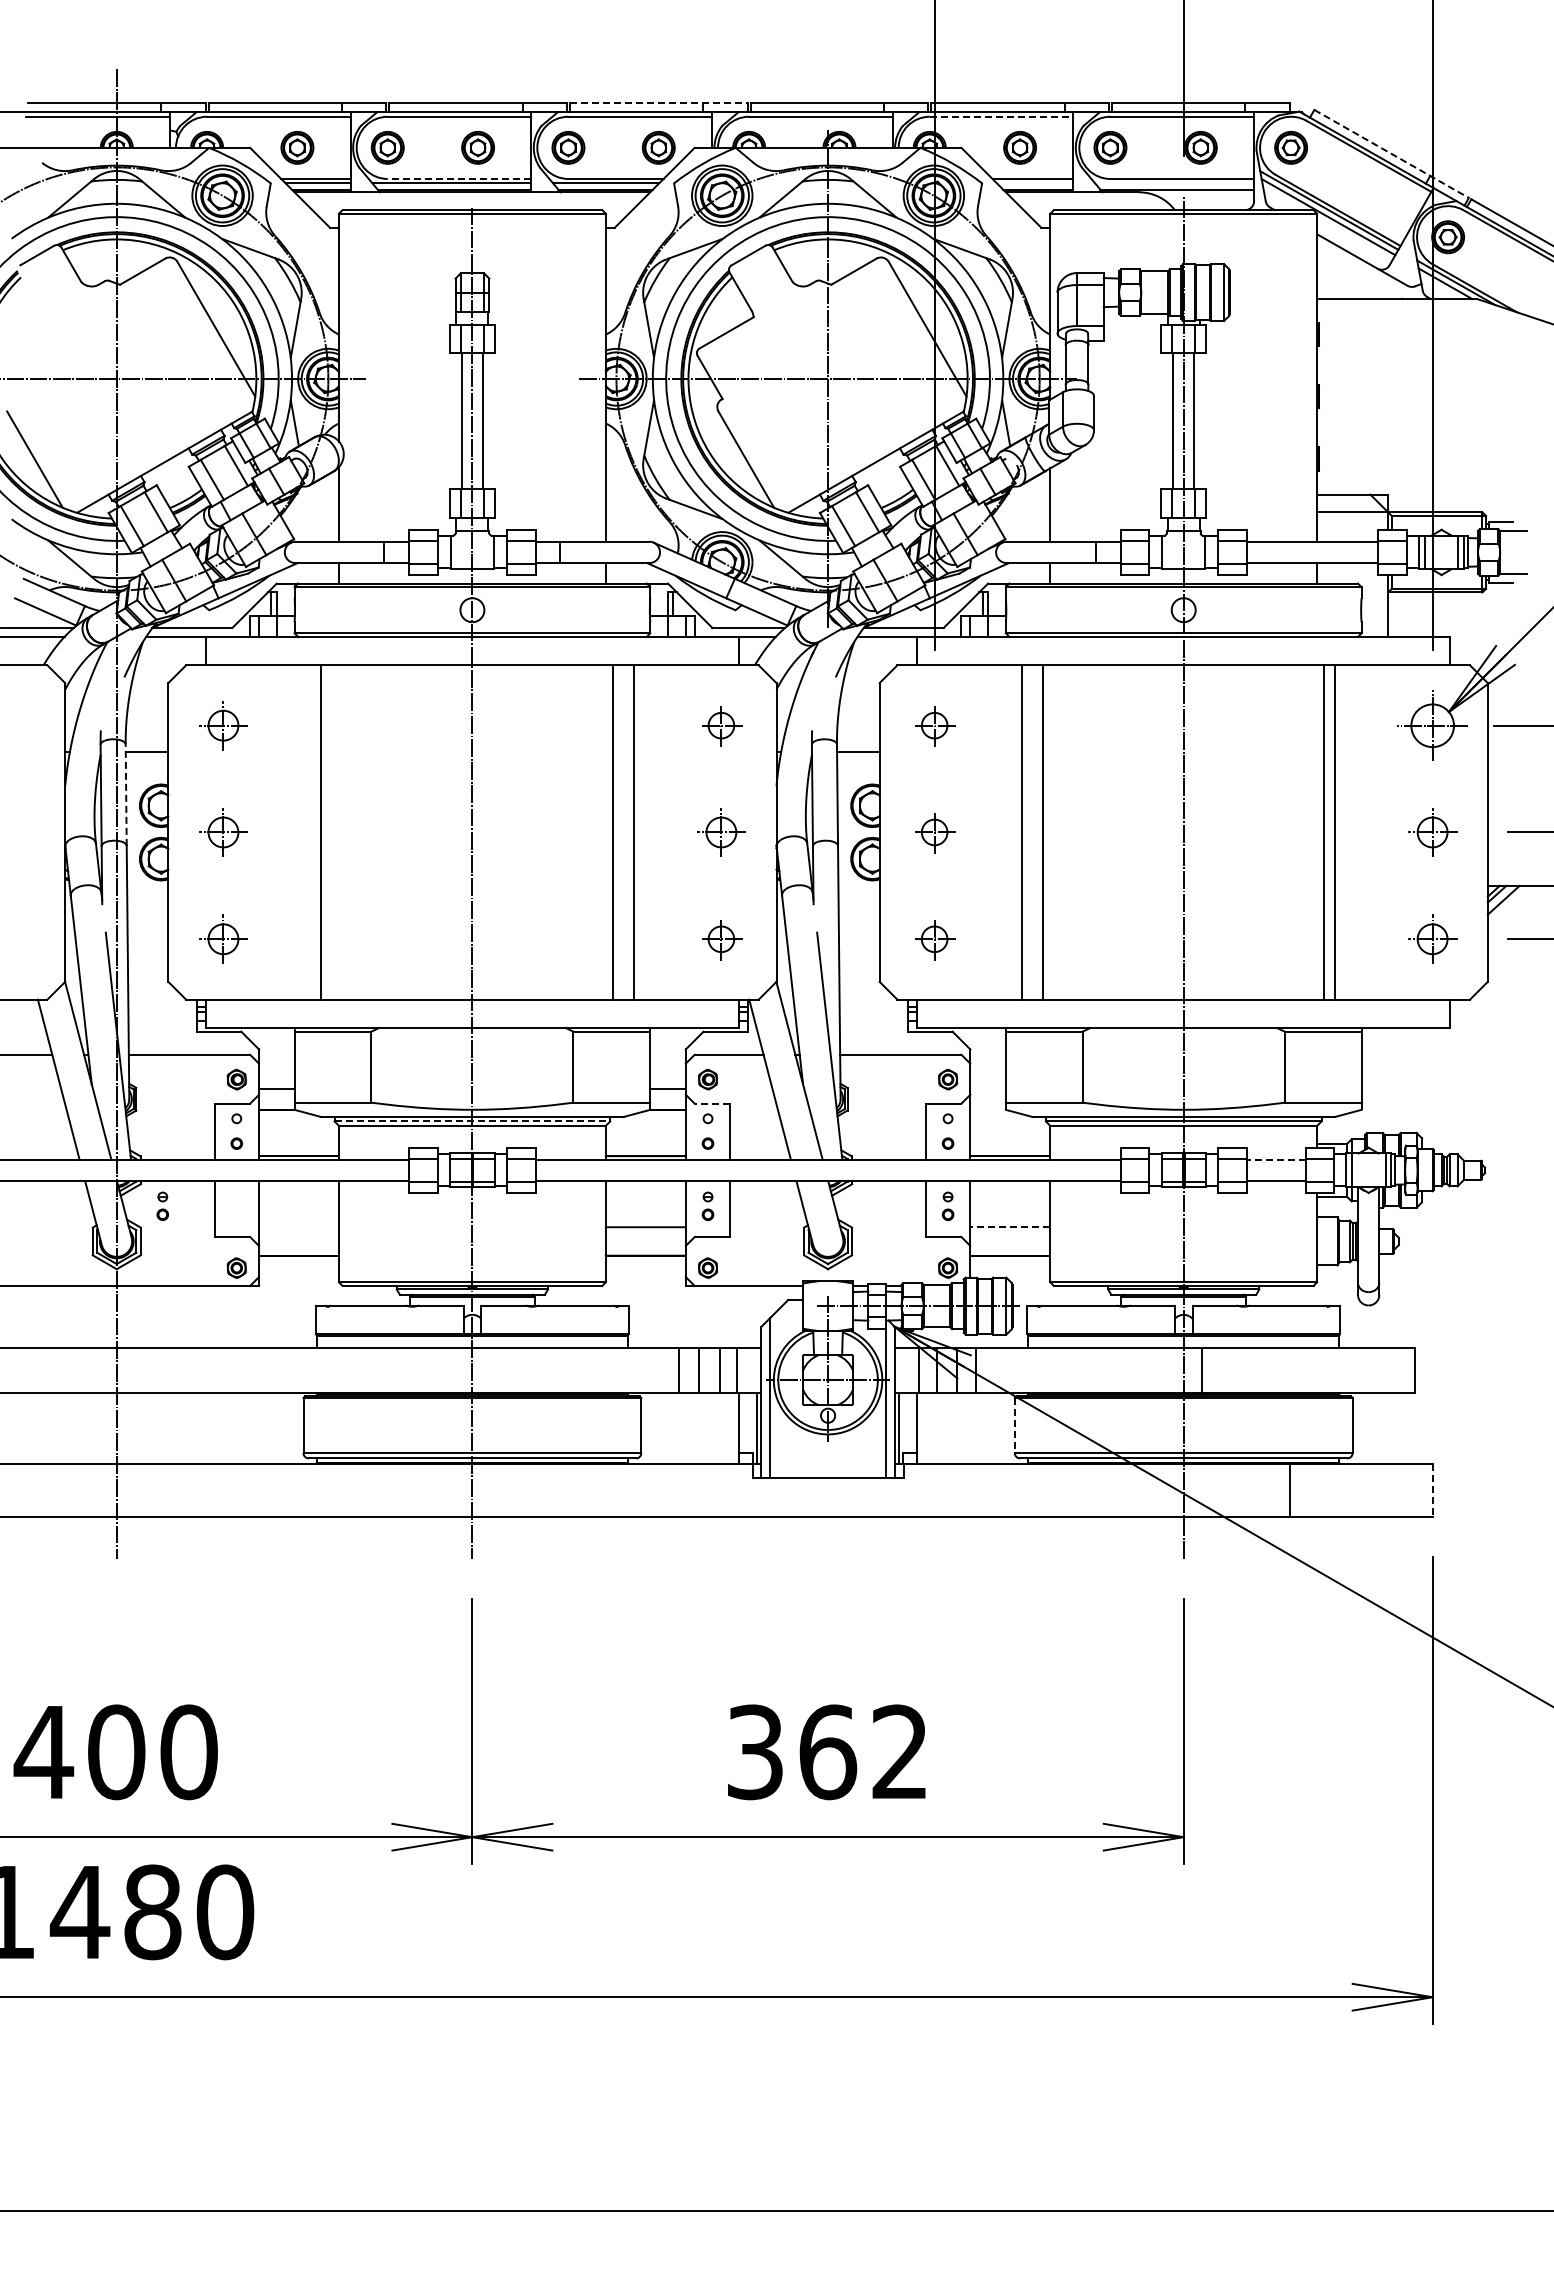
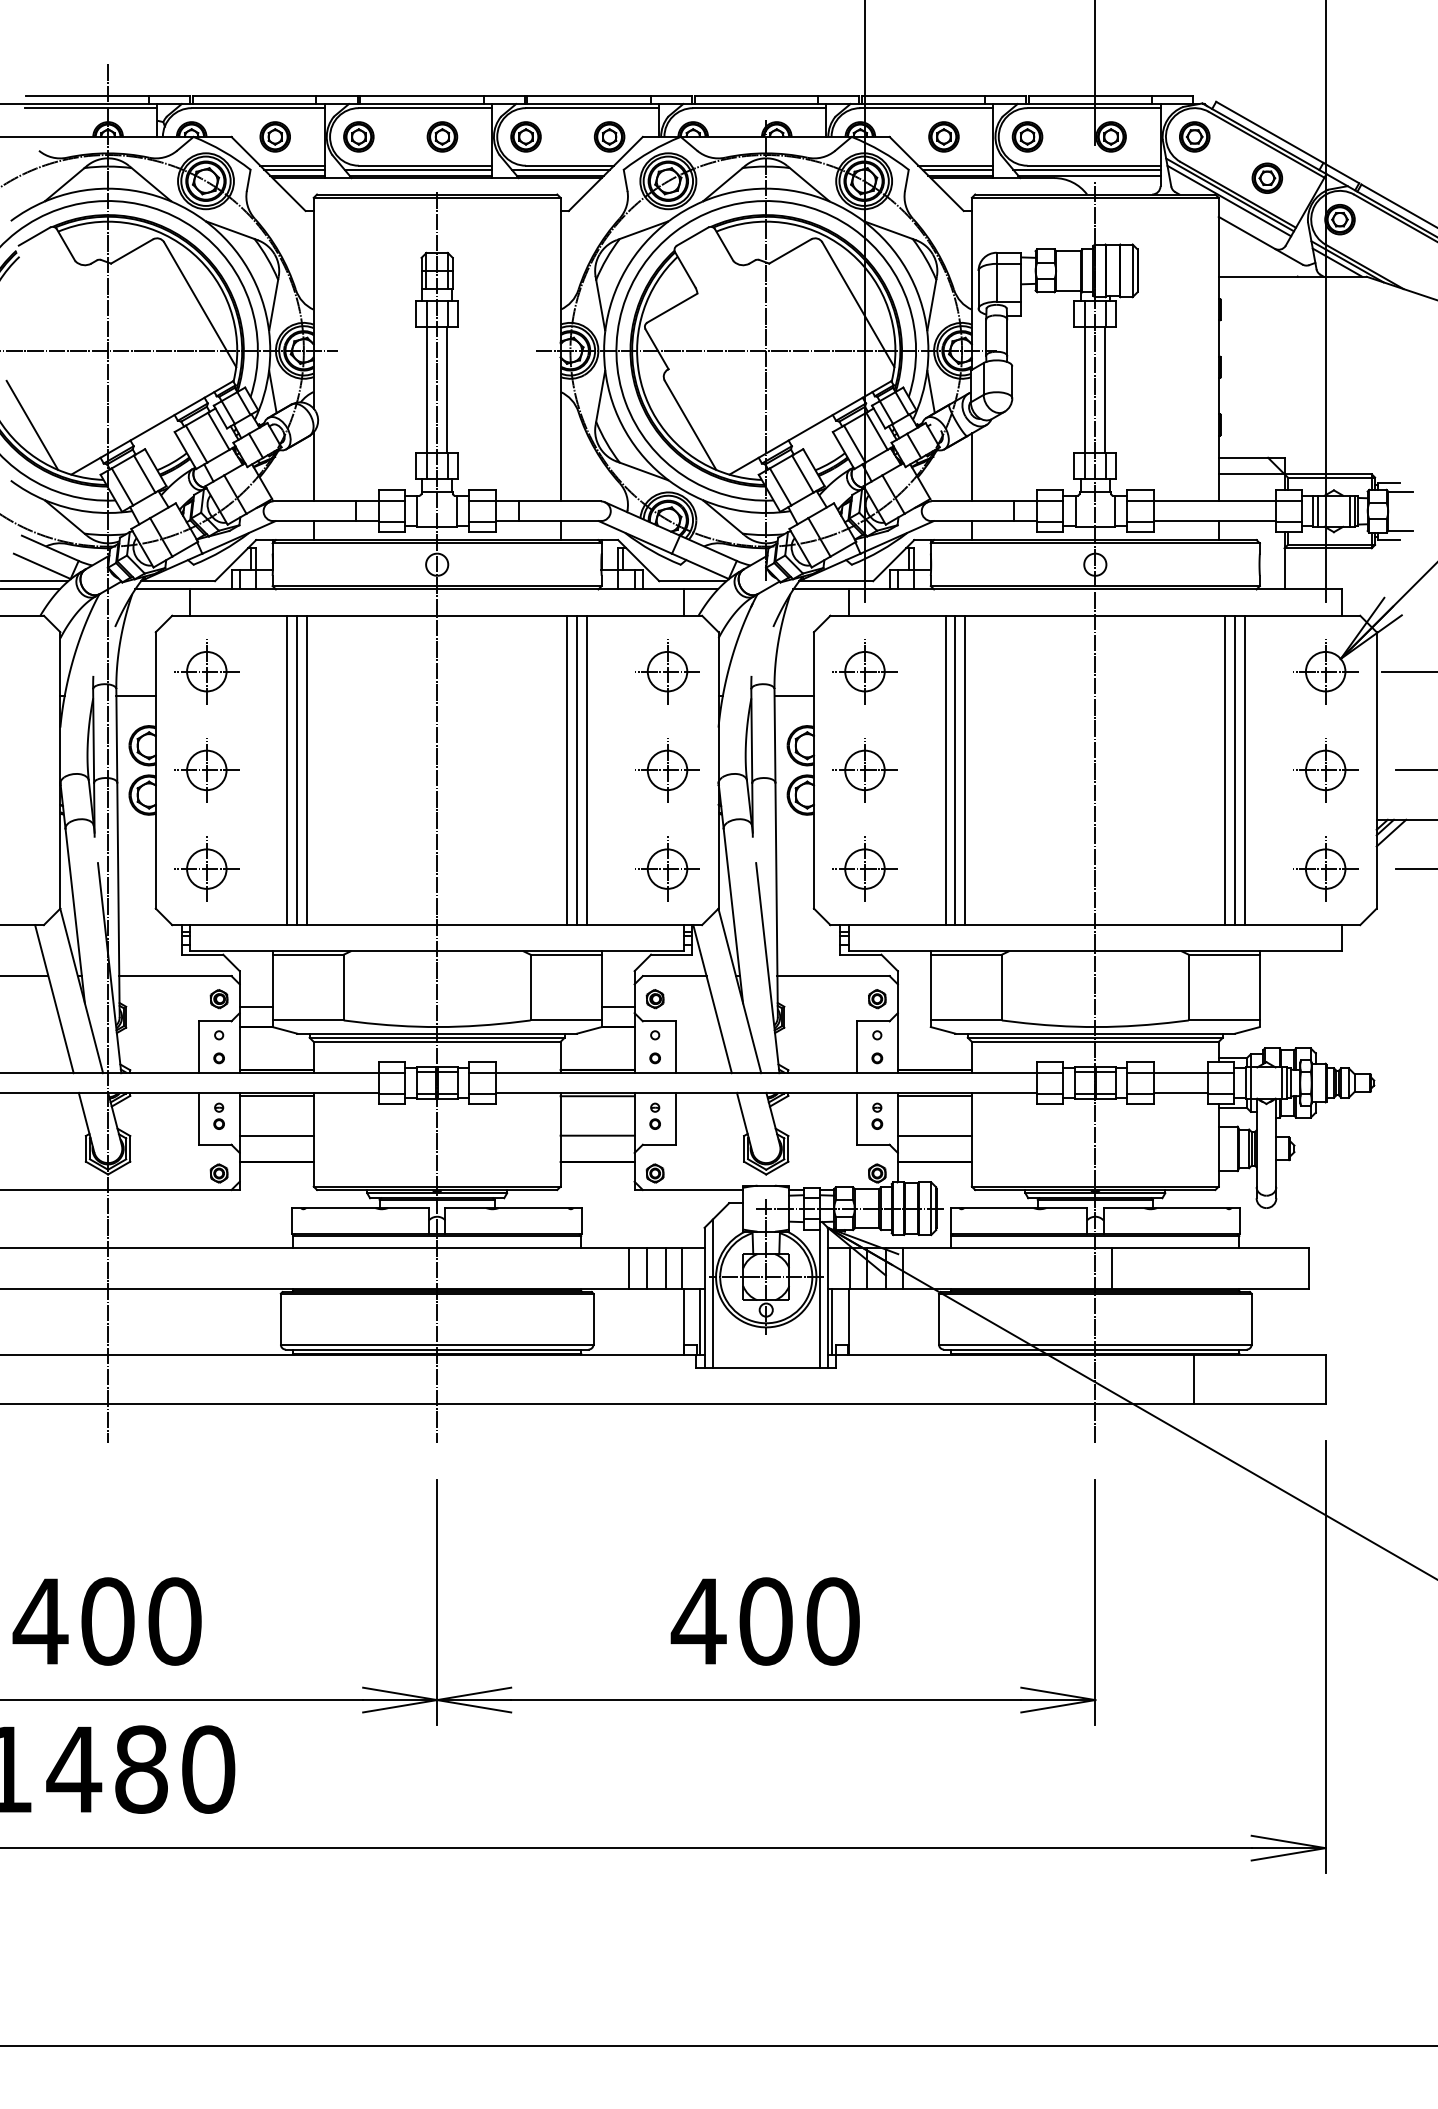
line: (658, 103) -> (609, 95), dashed -> solid
line: (1001, 116) -> (926, 107), dashed -> solid
line: (1391, 153) -> (1287, 142), dashed -> solid
line: (459, 178) -> (425, 165), dashed -> solid
line: (1035, 183) -> (958, 169), added
line: (1174, 183) -> (1086, 169), added
part: (1369, 192) -> (1267, 178), added
part: (223, 725) -> (206, 671), size x1.43
part: (721, 725) -> (667, 671), size x1.67
part: (934, 725) -> (864, 671), size x1.67
line: (126, 795) -> (117, 736), dashed -> solid
part: (223, 832) -> (206, 770), size x1.43
line: (310, 832) -> (287, 770), added
line: (331, 832) -> (306, 770), added
line: (623, 832) -> (576, 770), added
part: (721, 832) -> (667, 770), size x1.43
part: (934, 832) -> (864, 770), size x1.67
line: (1032, 832) -> (955, 770), added
line: (1345, 832) -> (1245, 770), added
part: (1432, 832) -> (1325, 770), size x1.43
part: (223, 939) -> (206, 869), size x1.43
part: (721, 939) -> (667, 869), size x1.67
part: (934, 939) -> (864, 869), size x1.67
part: (1432, 939) -> (1325, 869), size x1.43
line: (712, 1103) -> (659, 1021), dashed -> solid
line: (472, 1121) -> (437, 1037), dashed -> solid
line: (1275, 1159) -> (1180, 1073), dashed -> solid
line: (299, 1184) -> (277, 1096), added
line: (645, 1184) -> (597, 1096), added
line: (1010, 1184) -> (935, 1096), added
part: (162, 1205) -> (218, 1115), moved
line: (299, 1227) -> (277, 1135), added
line: (1009, 1227) -> (934, 1135), dashed -> solid
line: (1014, 1425) -> (938, 1319), dashed -> solid
line: (1432, 1490) -> (1325, 1379), dashed -> solid
text: (826, 1752) -> (764, 1621), 362 -> 400

